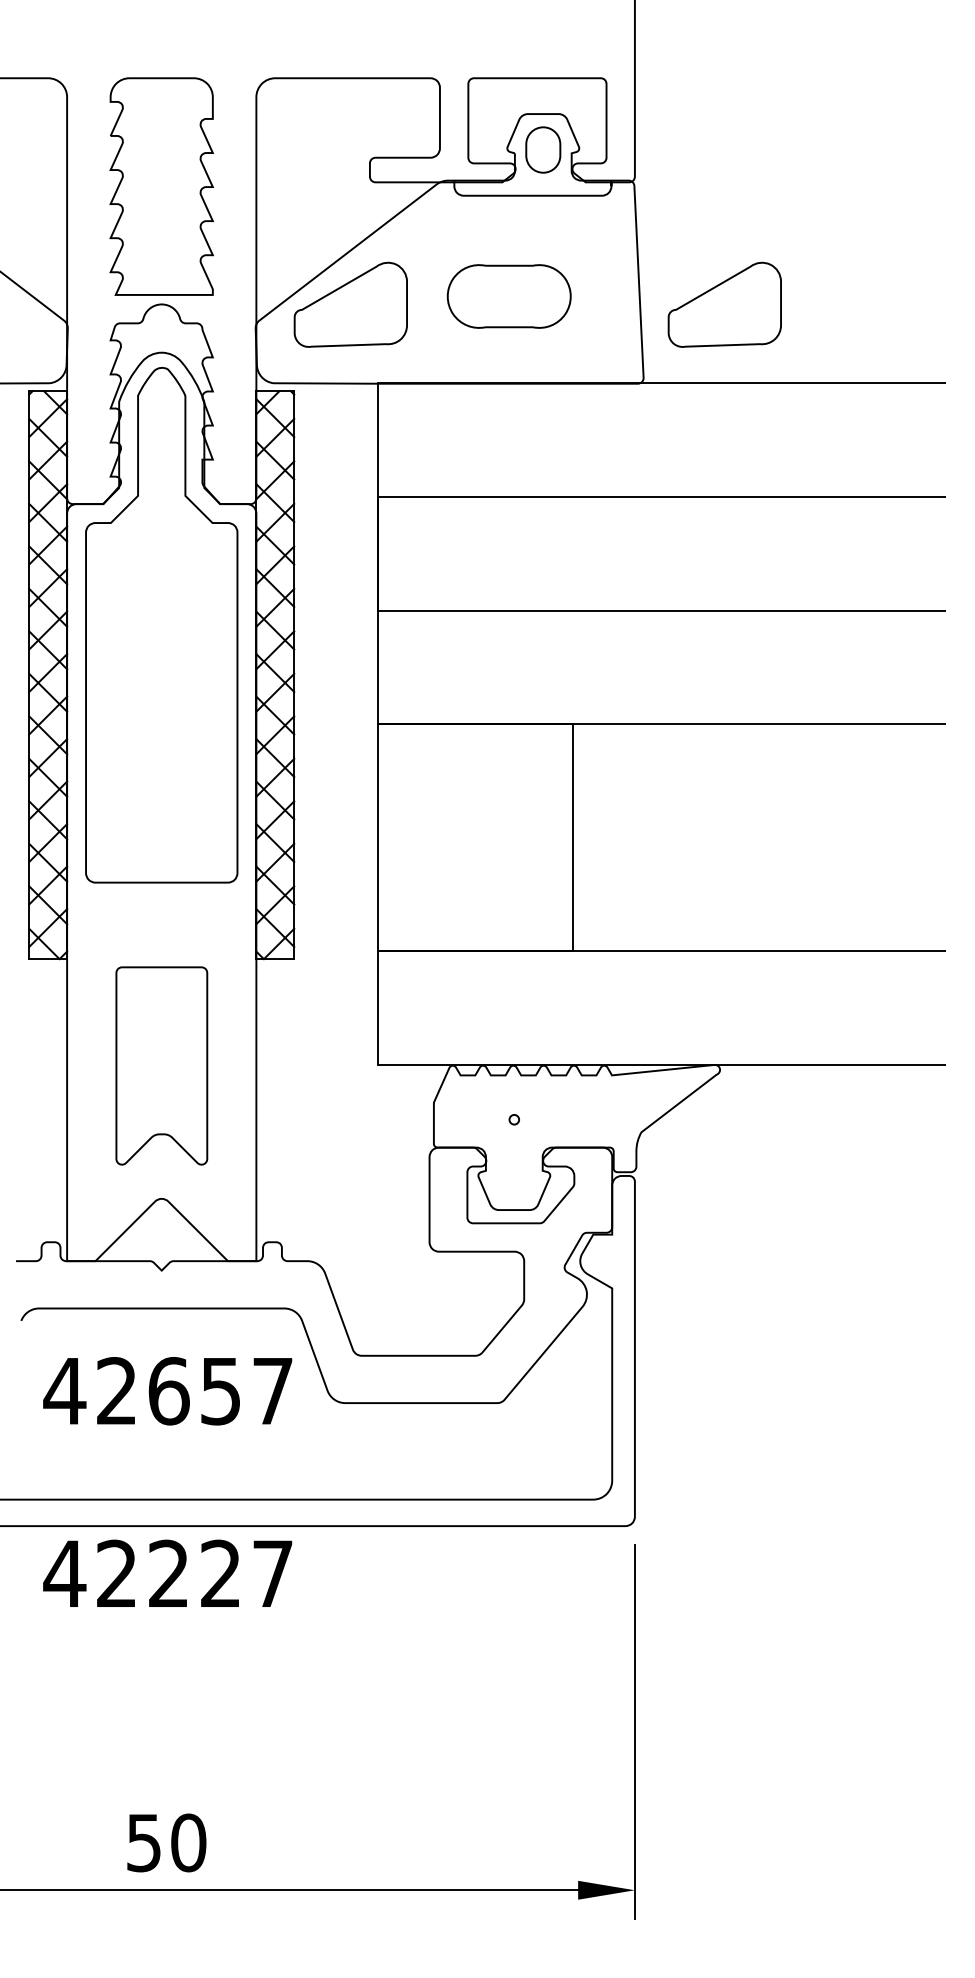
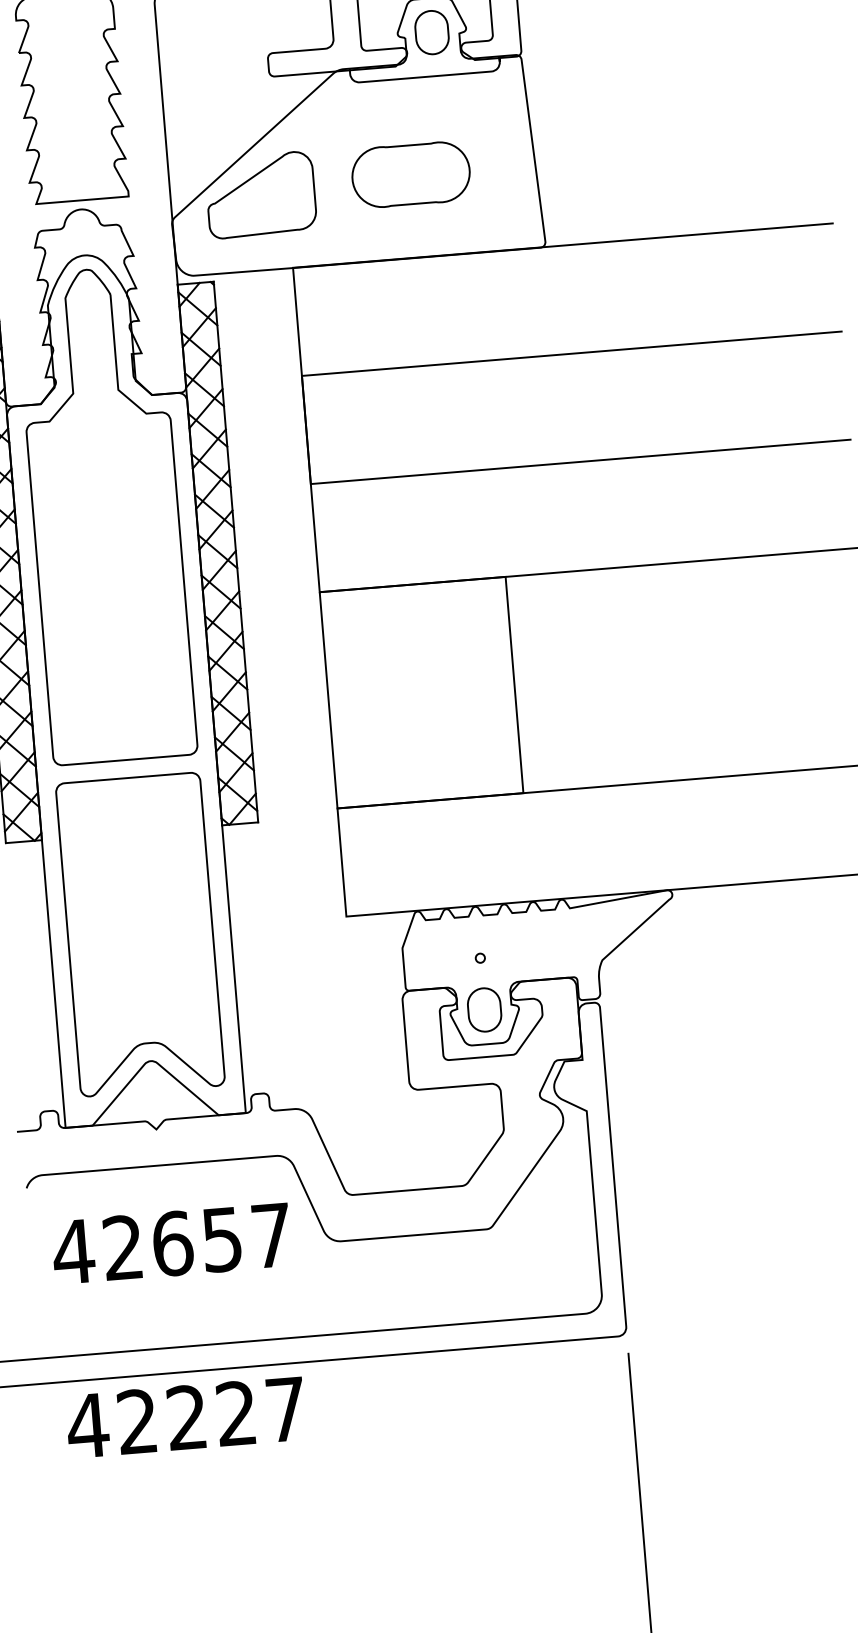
part: (724, 304) -> (616, 165), removed
part: (161, 1065) -> (140, 934), size x1.67
part: (514, 1173) -> (484, 1009), added

